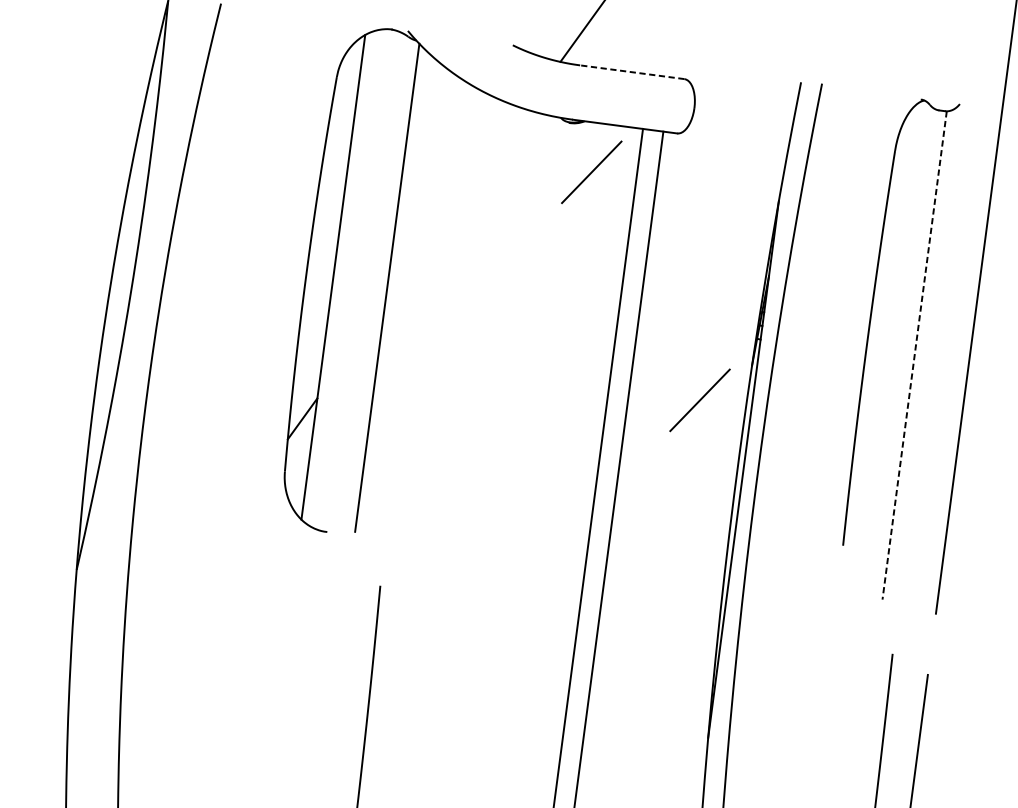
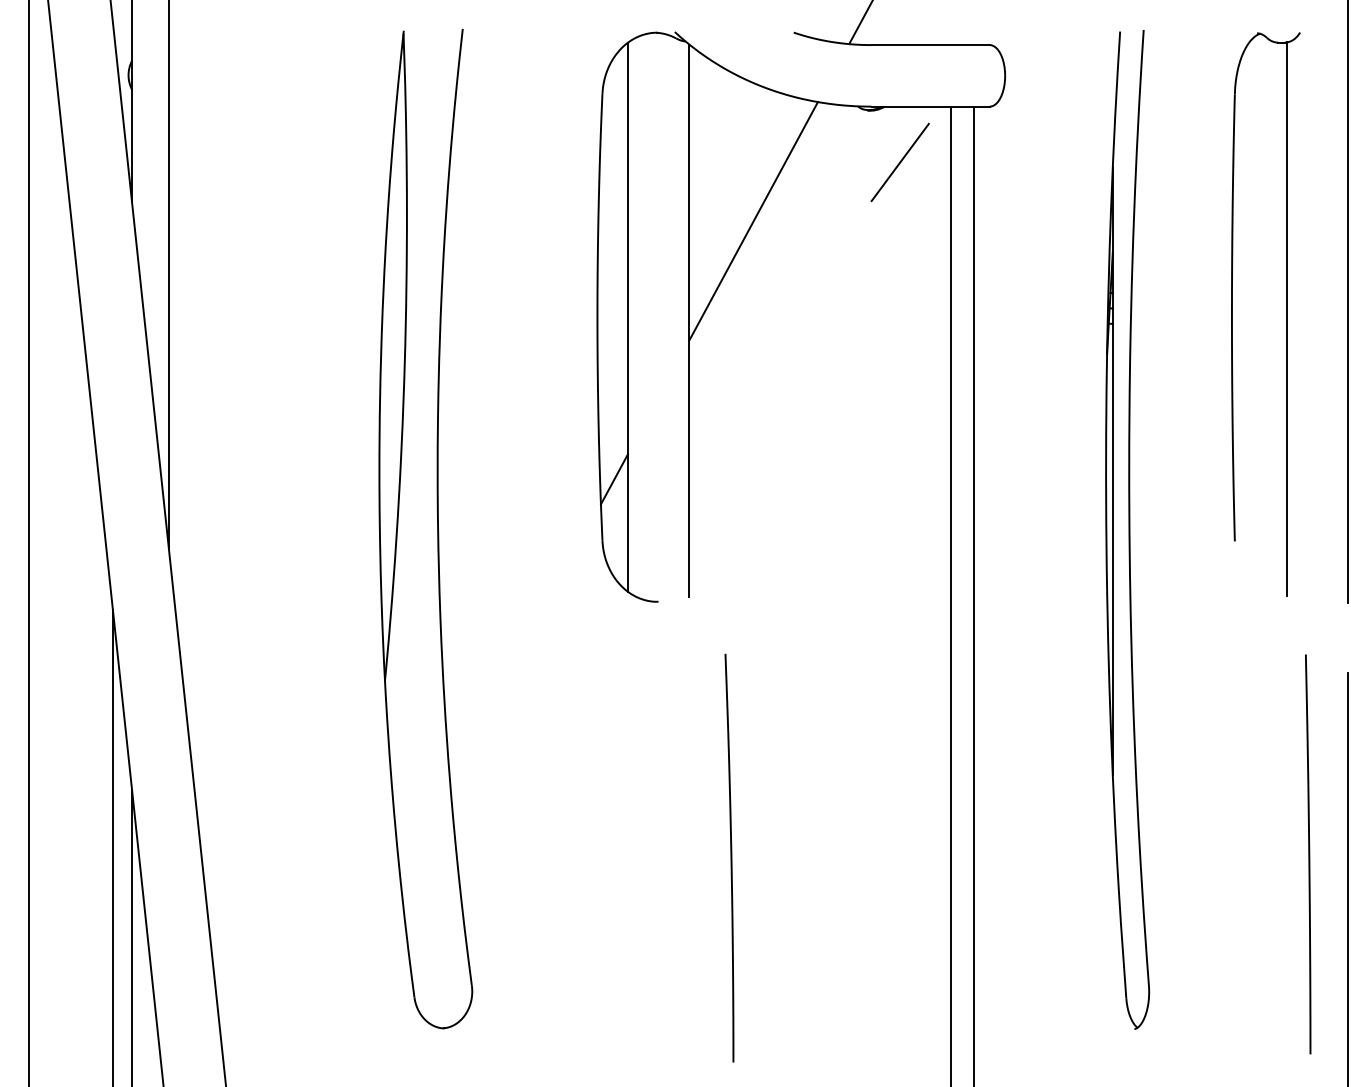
line: (632, 72) -> (930, 45), dashed -> solid
line: (455, 207) -> (753, 221), added
line: (914, 355) -> (1286, 319), dashed -> solid
line: (699, 400) -> (1053, 400), removed

